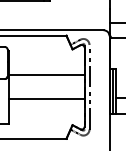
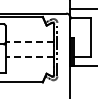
line: (45, 74) -> (29, 41), solid -> dashed
line: (45, 99) -> (29, 57), solid -> dashed

